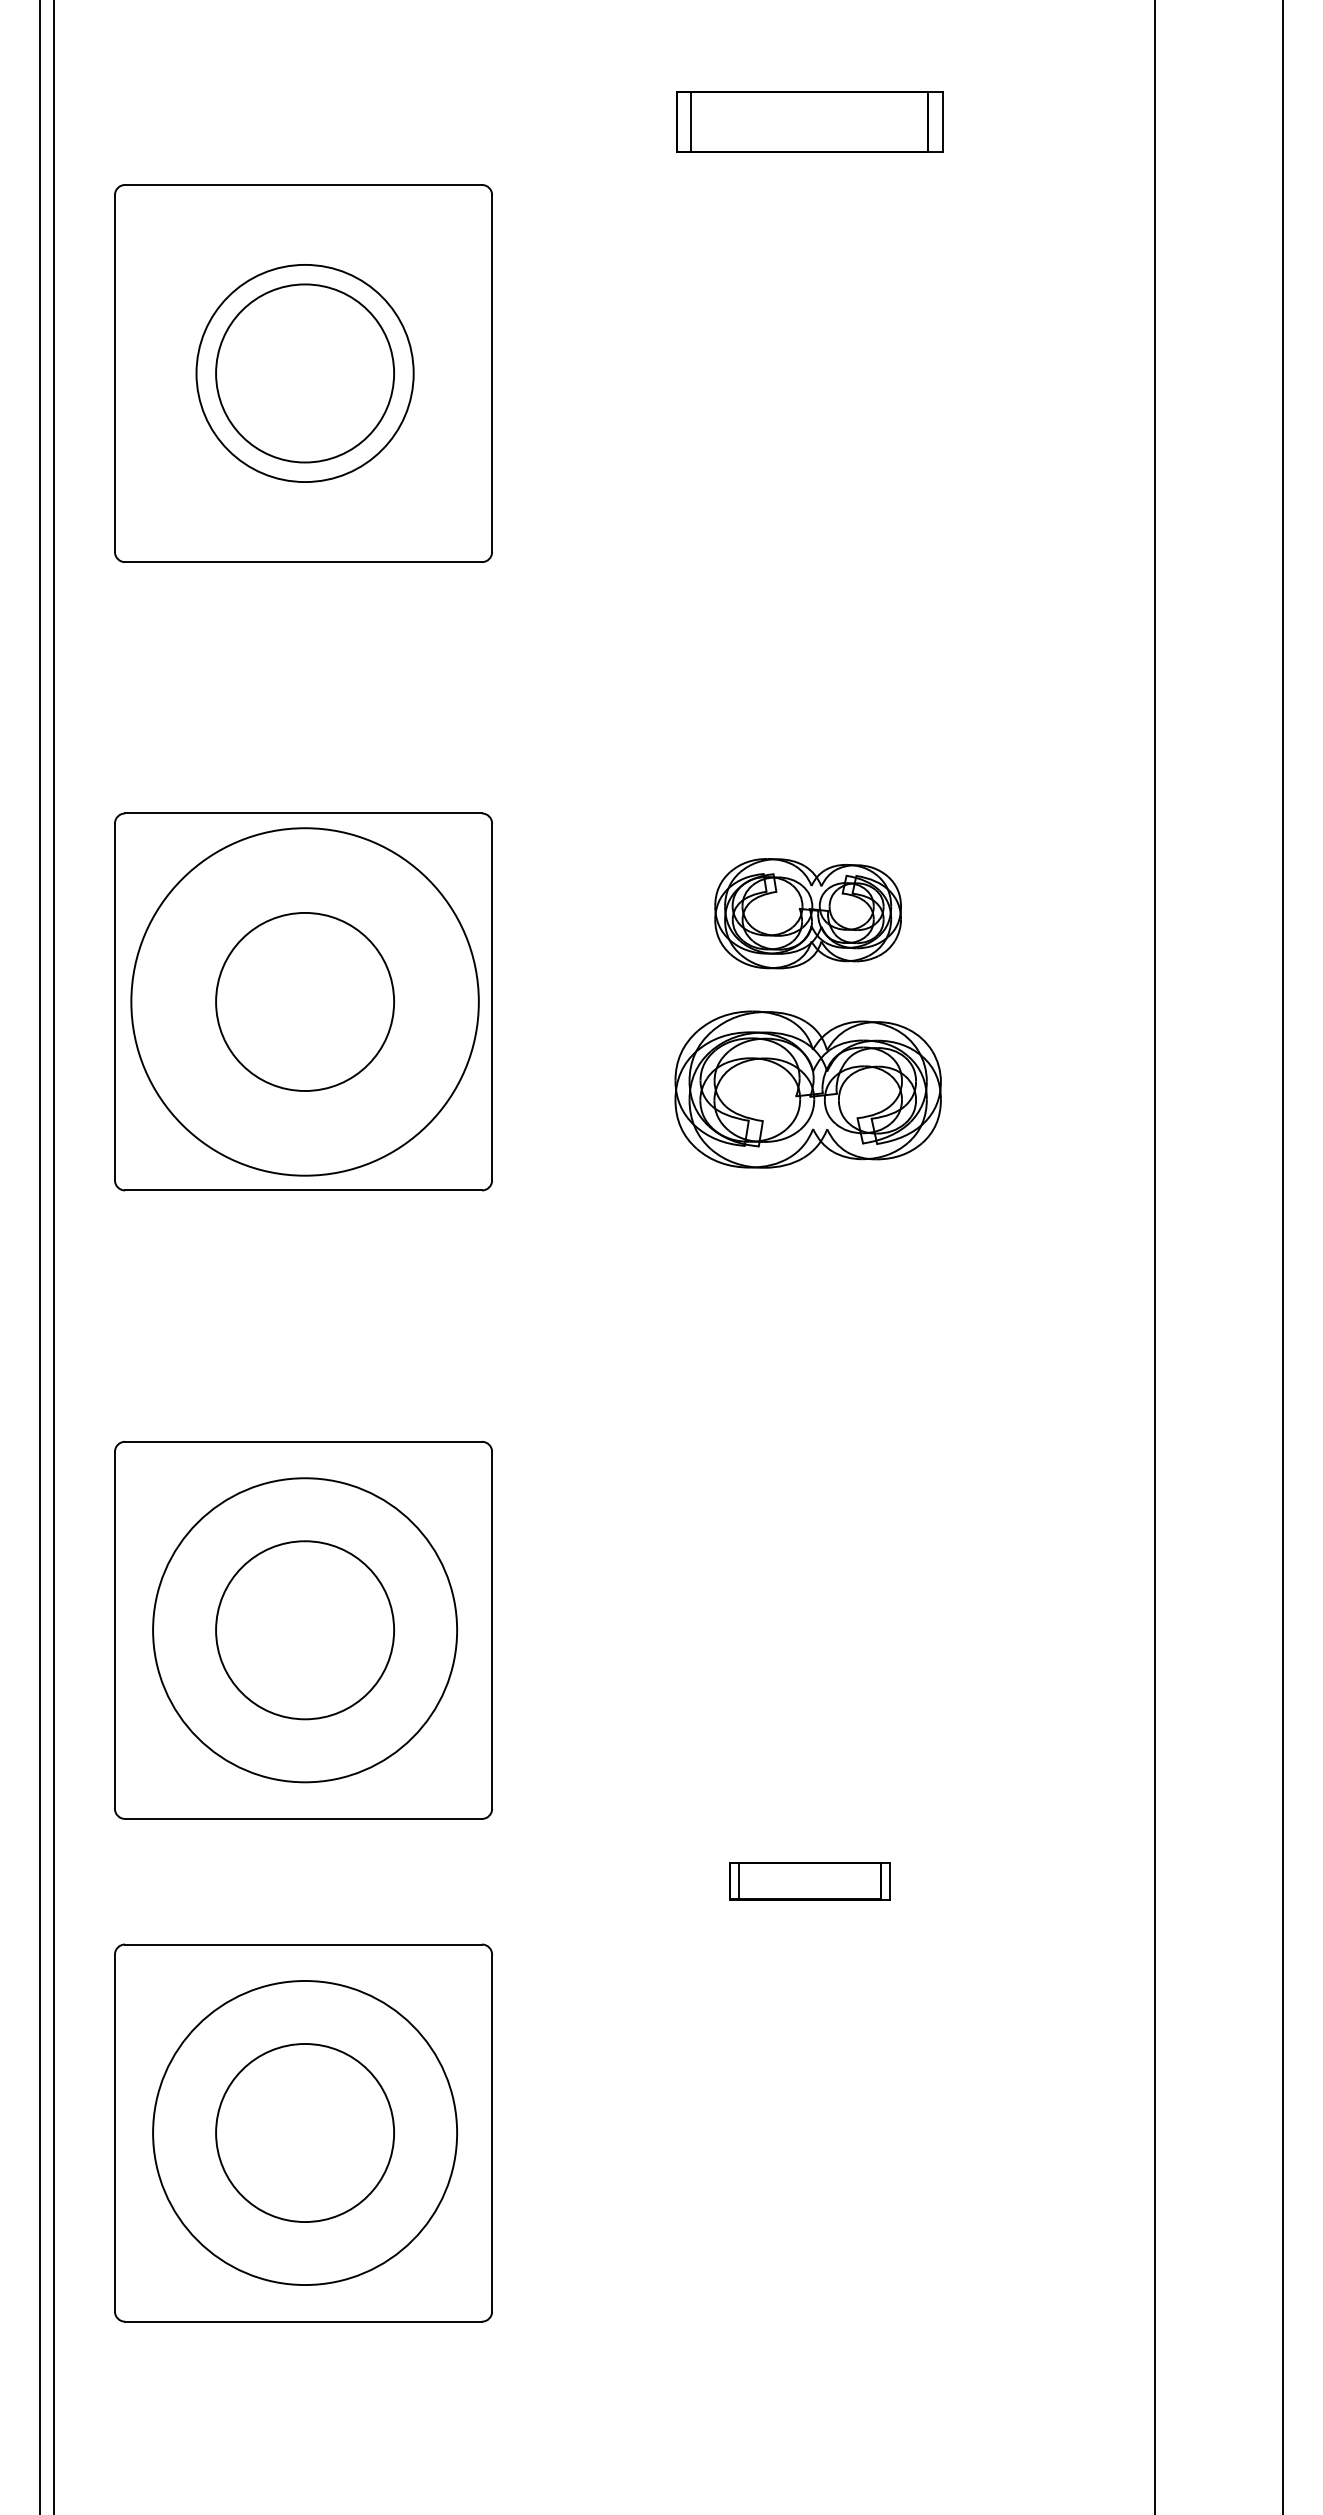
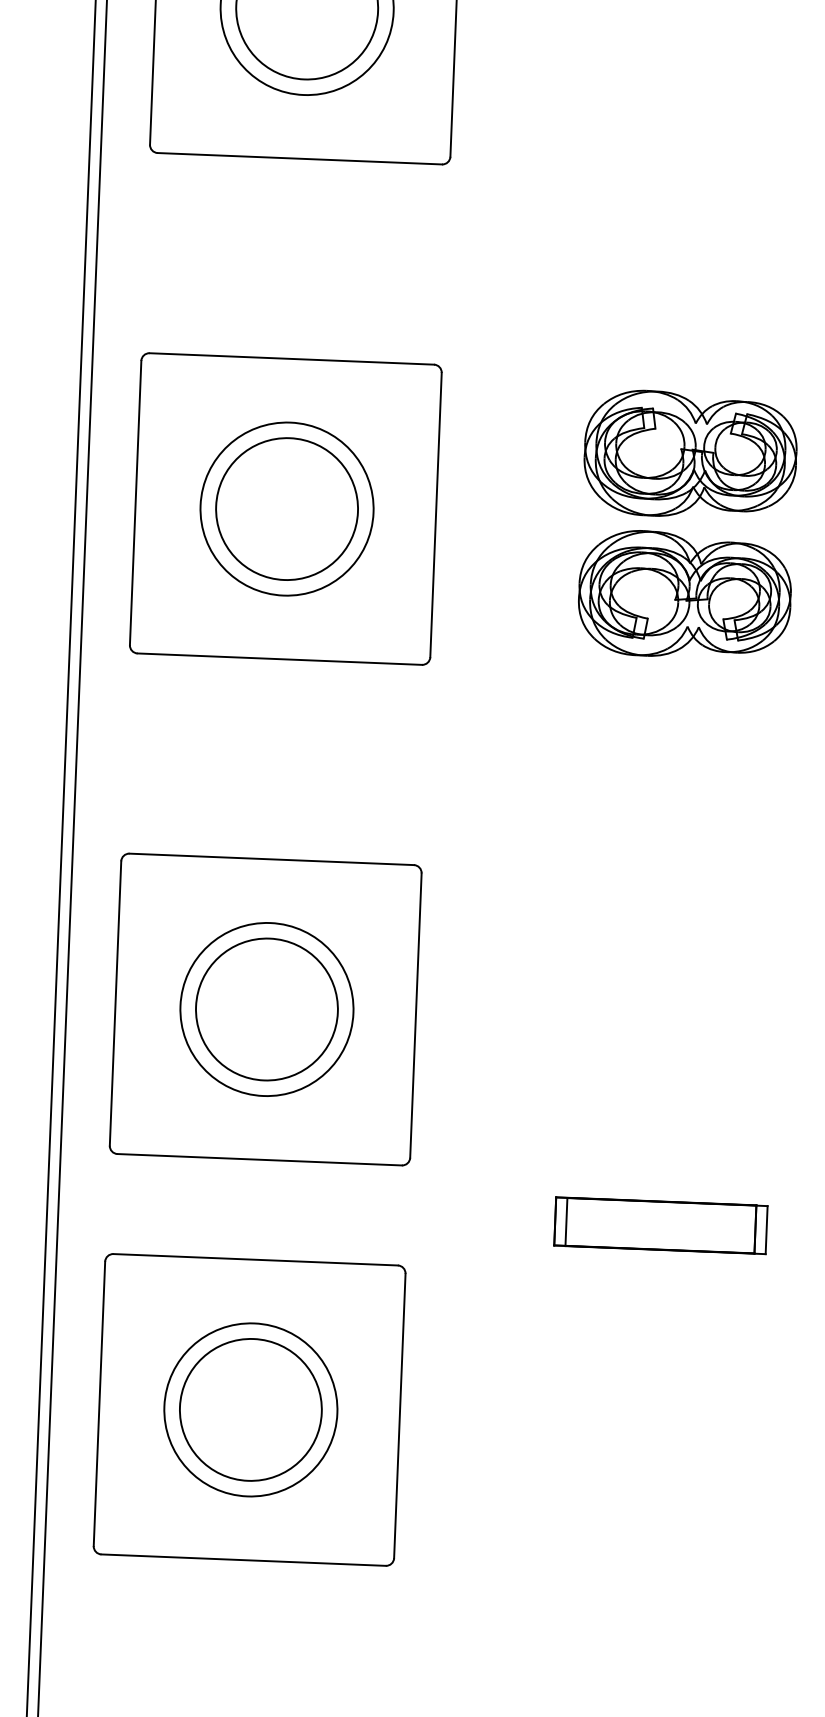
part: (807, 913) -> (690, 454), size x1.43
circle: (304, 1001) -> (286, 508), size x0.62
circle: (304, 1629) -> (266, 1008), size x0.71
part: (809, 1881) -> (660, 1225), size x1.67
circle: (304, 2132) -> (250, 1409), size x0.71

